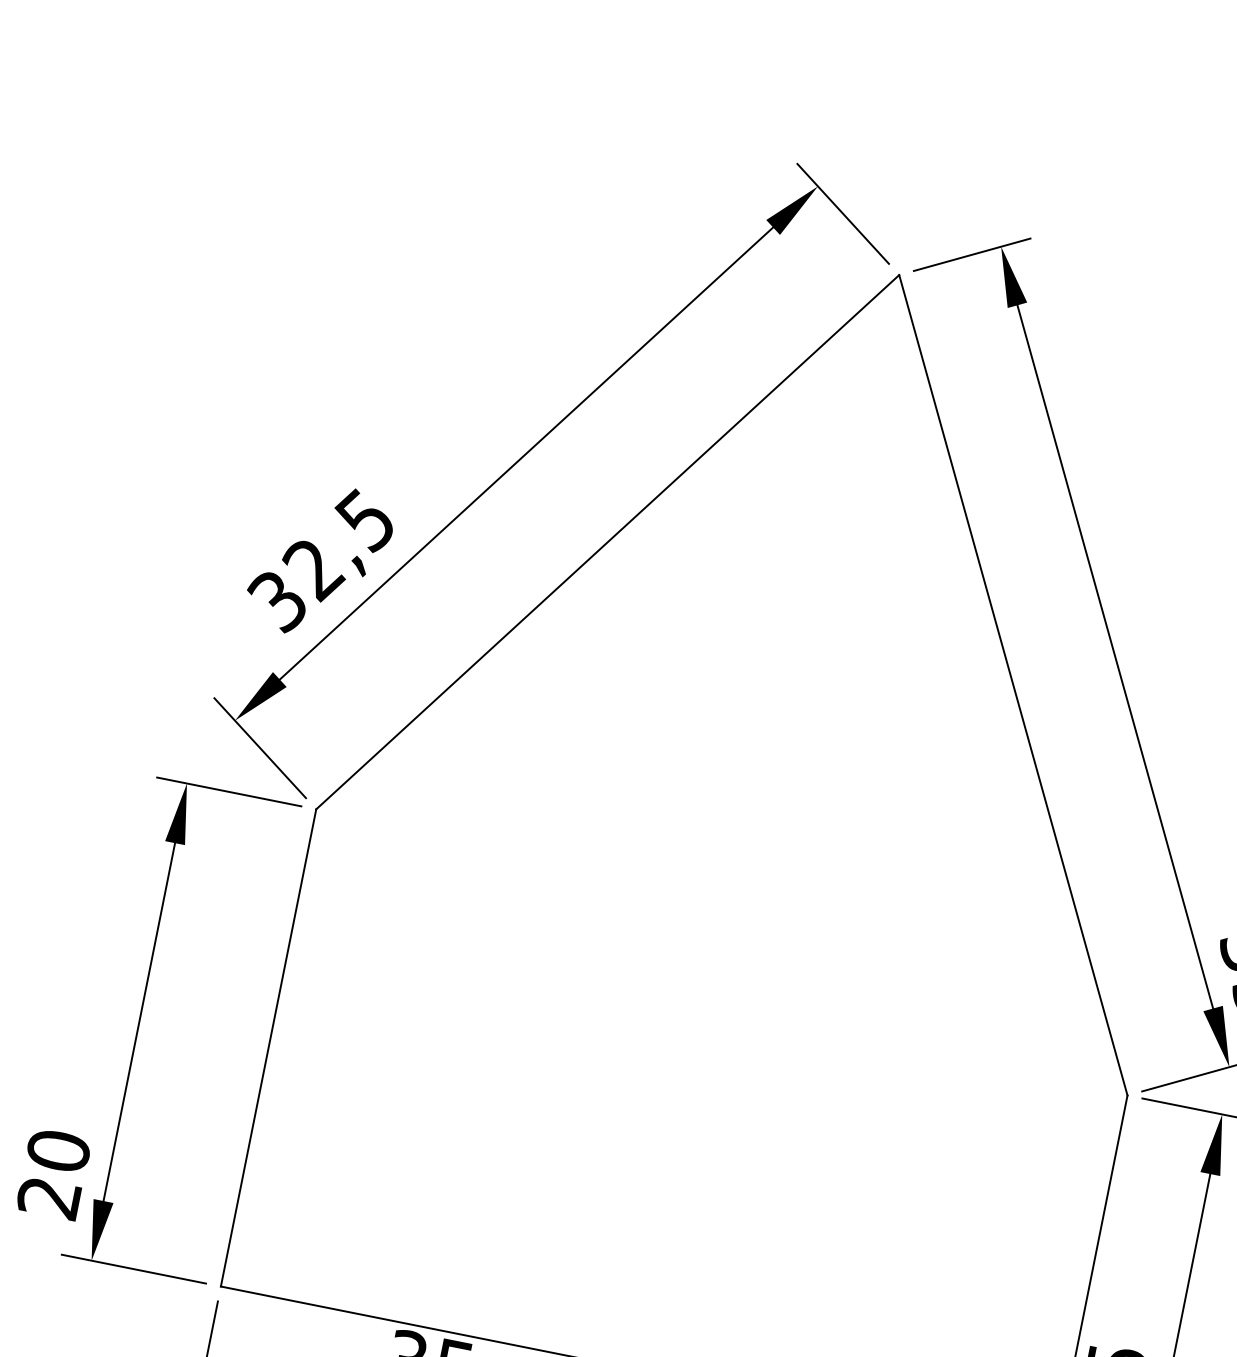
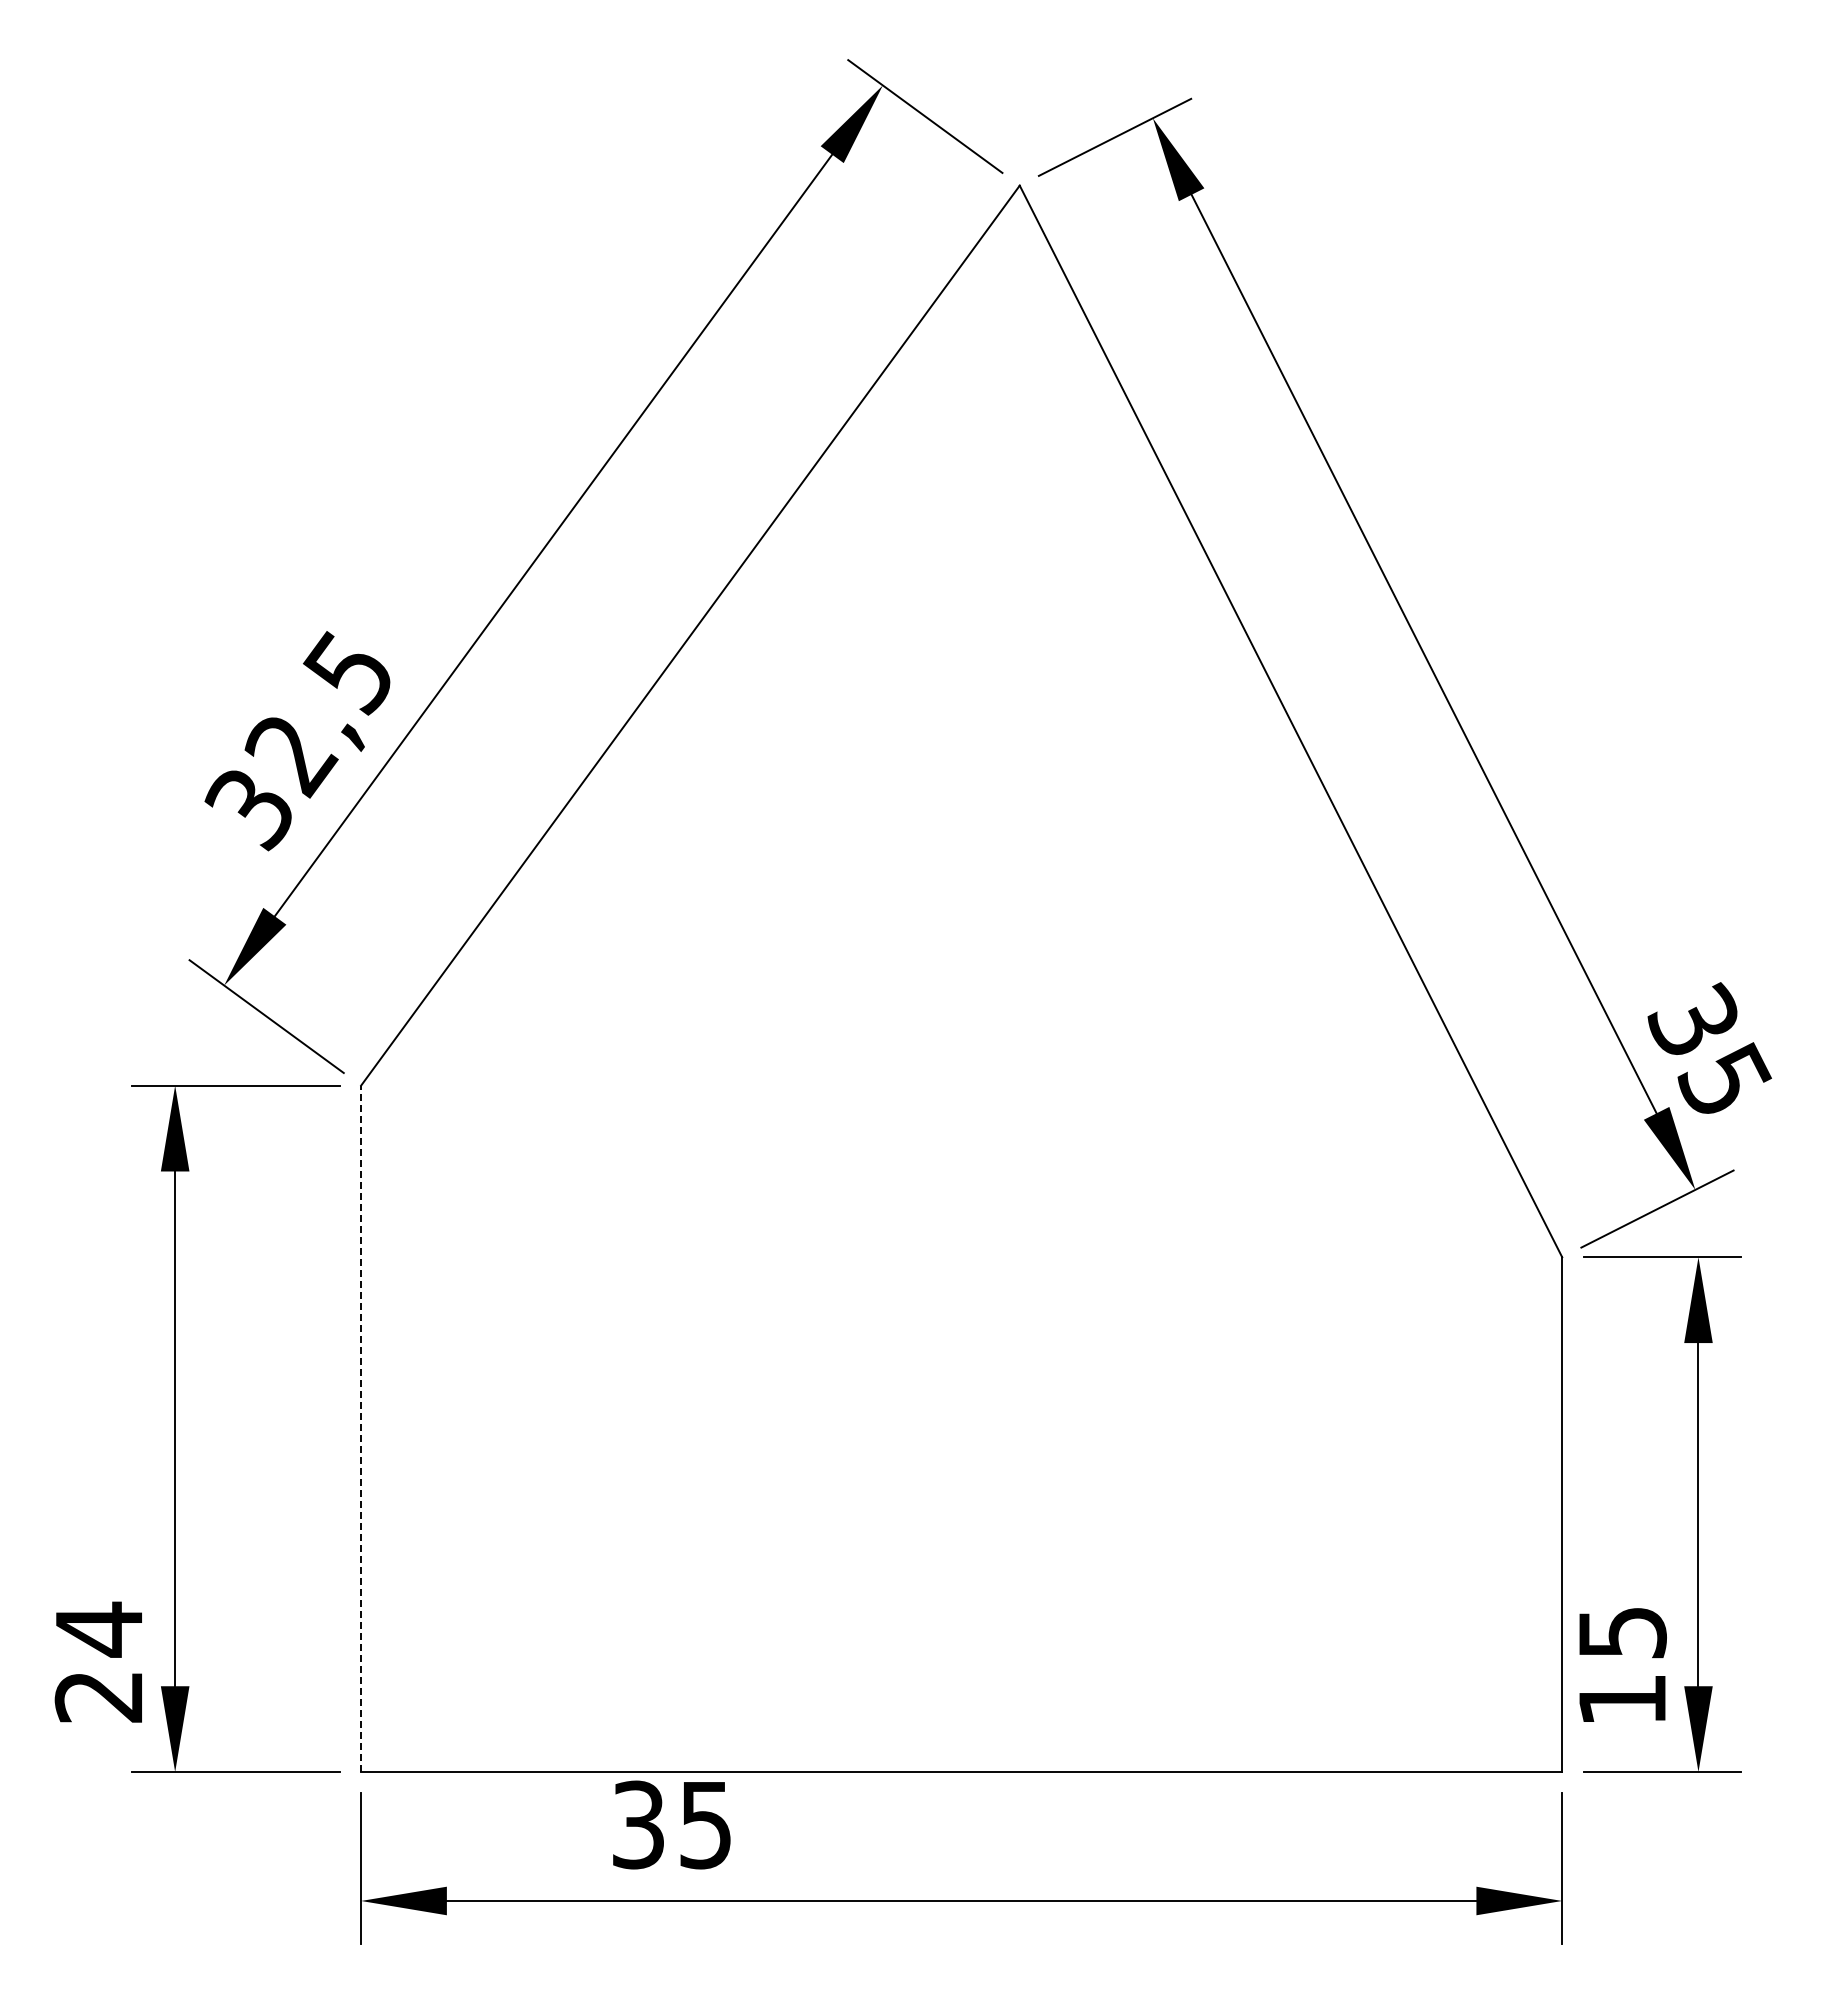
line: (268, 1047) -> (361, 1428), solid -> dashed
text: (58, 1150) -> (98, 1629), 20 -> 24

